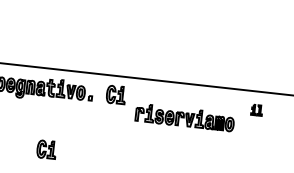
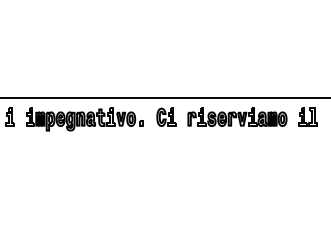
part: (256, 109) -> (307, 116), size x1.67
part: (185, 116) -> (237, 116), moved
part: (46, 148) -> (103, 178), removed

